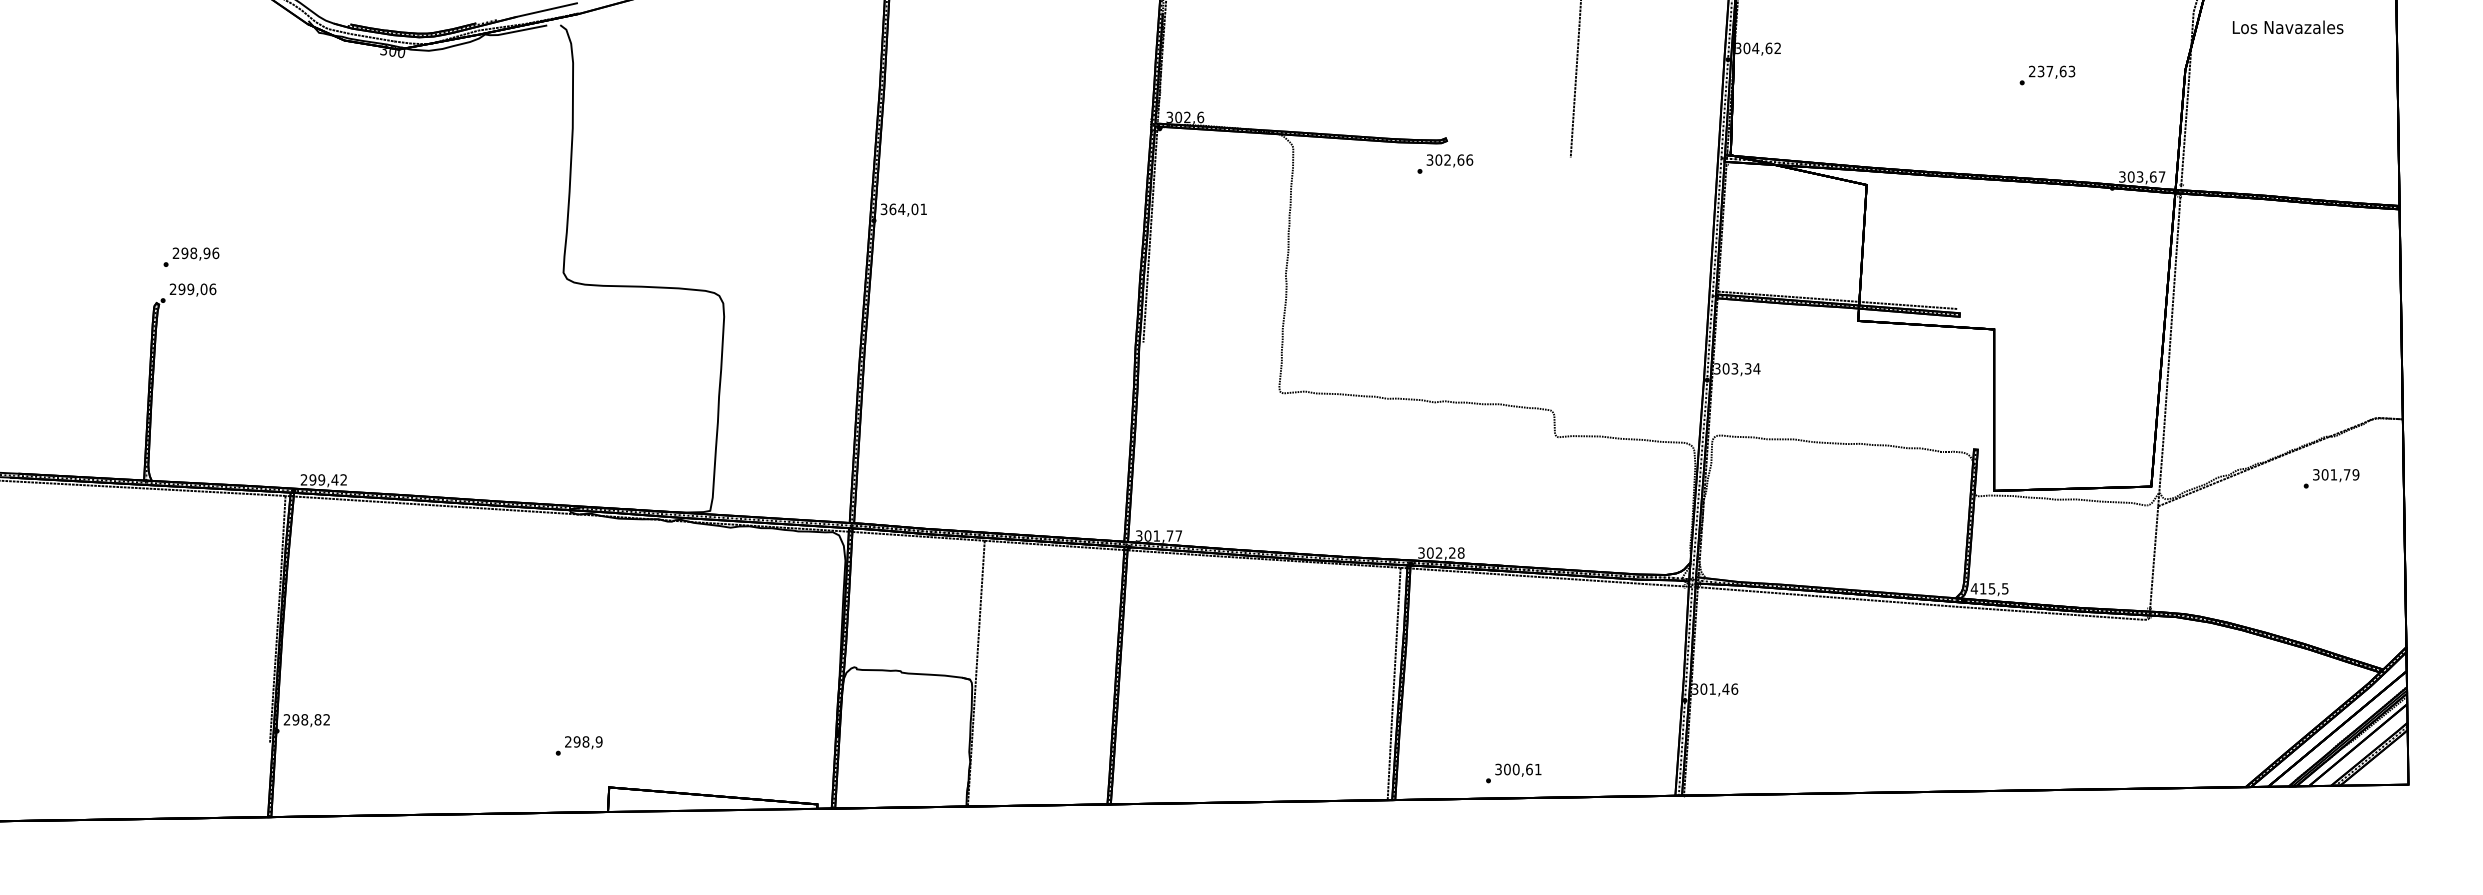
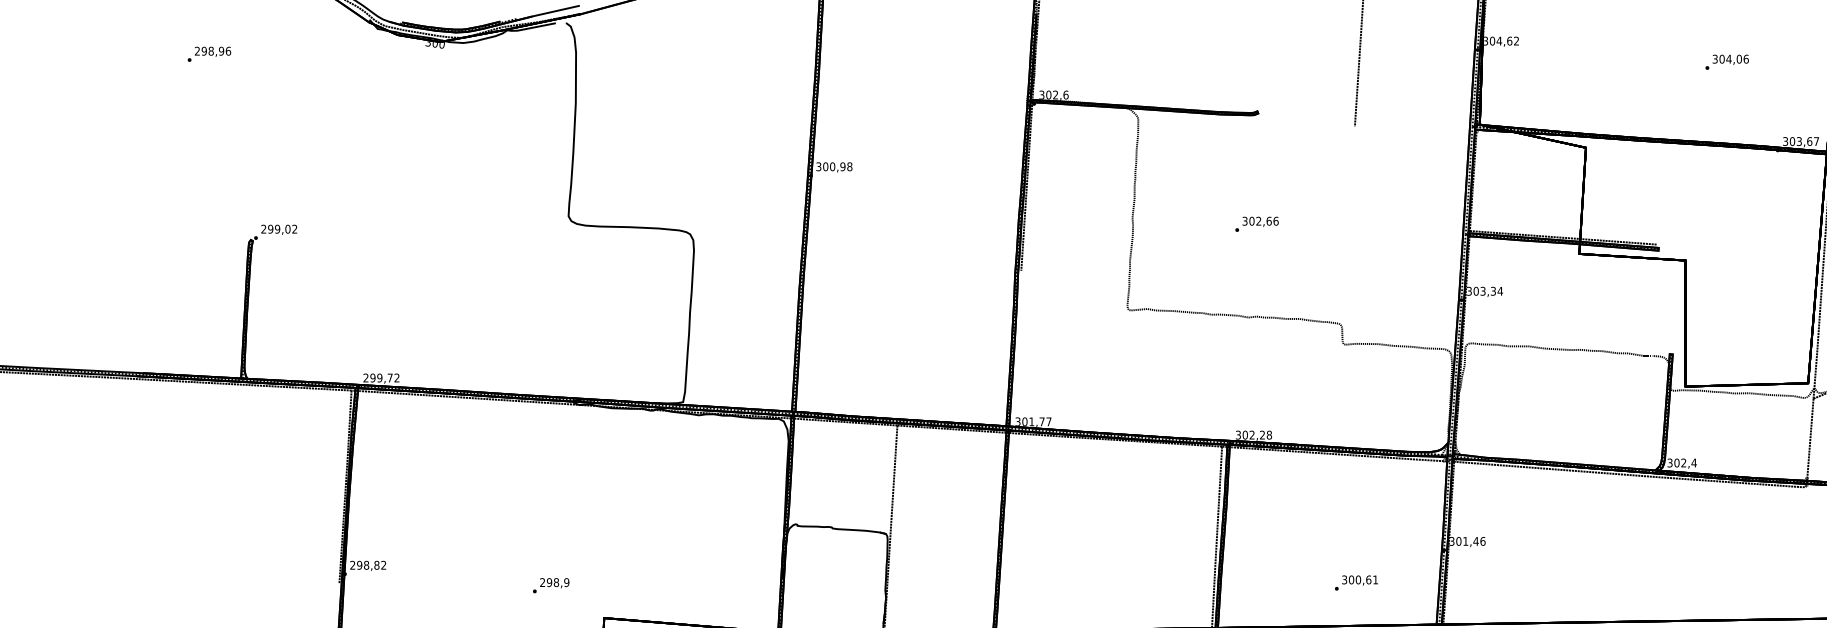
text: (2052, 71) -> (1731, 59), 237,63 -> 304,06
text: (1445, 163) -> (1257, 223), moved
text: (908, 209) -> (837, 166), 364,01 -> 300,98
text: (191, 256) -> (209, 53), moved
text: (212, 289) -> (294, 229), 299,06 -> 299,02
text: (334, 479) -> (389, 377), 299,42 -> 299,72
text: (1989, 588) -> (1681, 462), 415,5 -> 302,4
text: (578, 745) -> (550, 585), moved
text: (1513, 773) -> (1356, 583), moved

